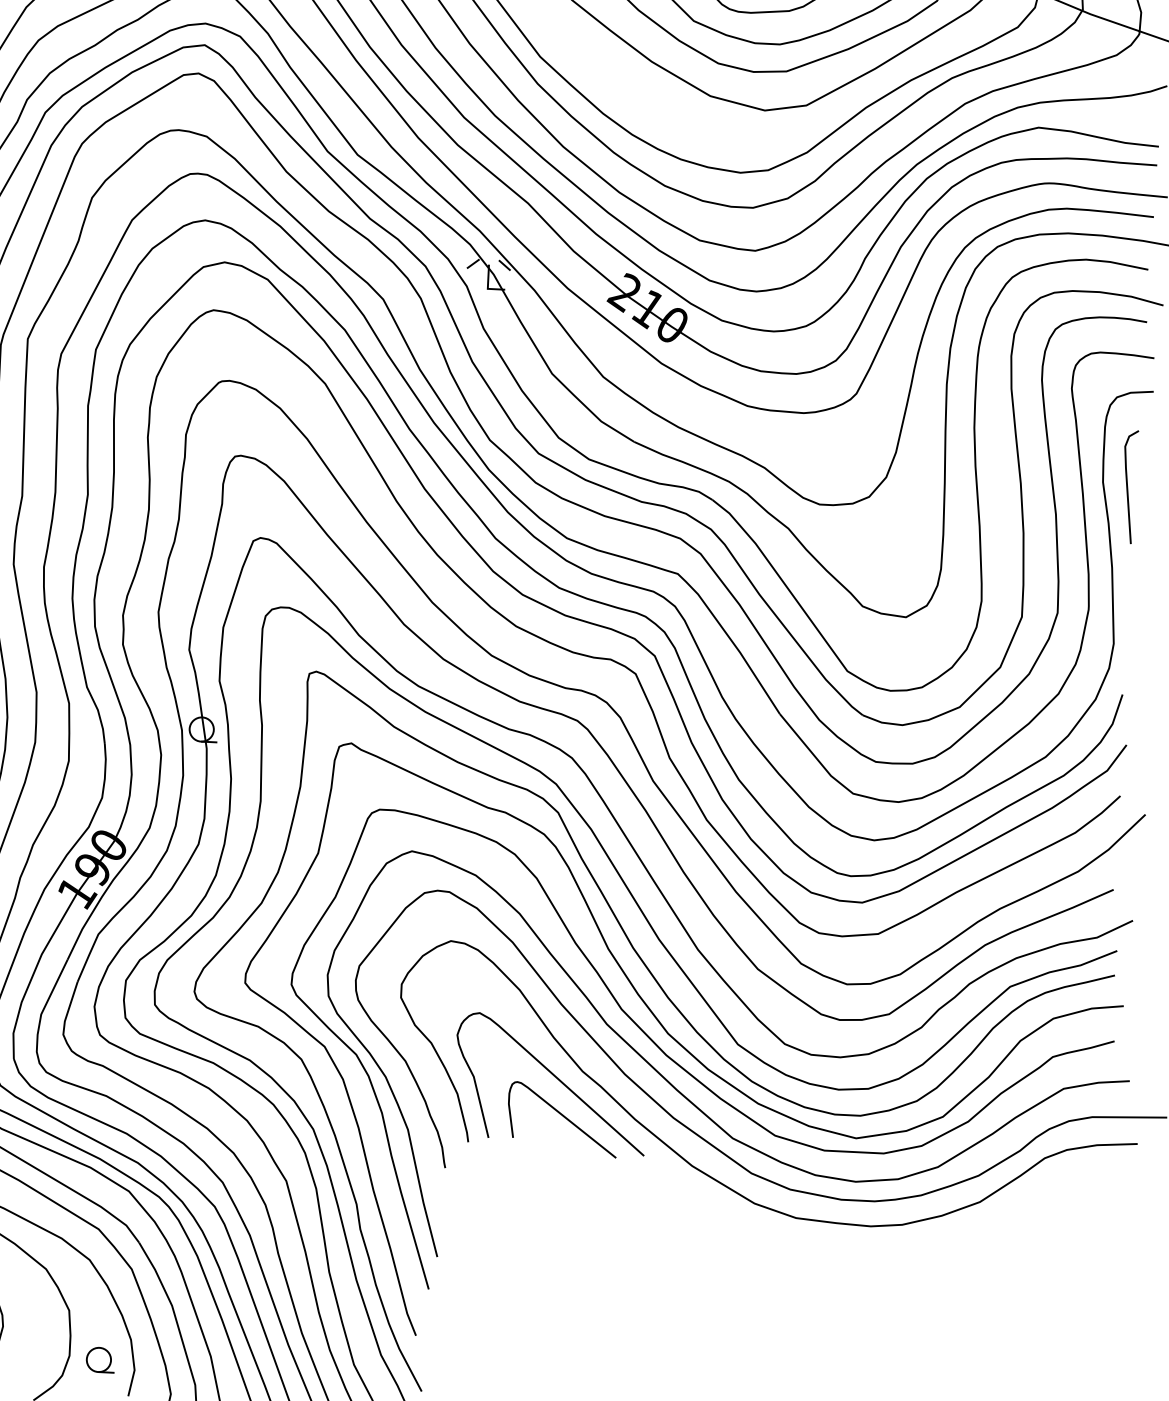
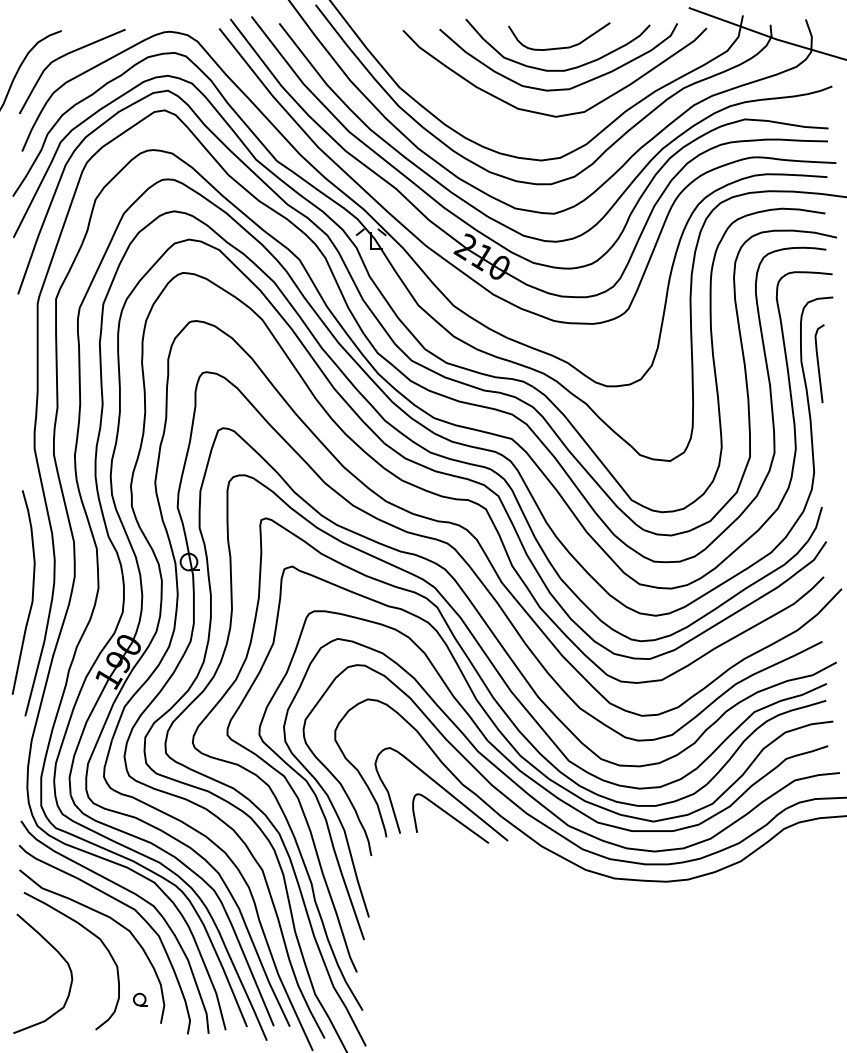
part: (100, 1359) -> (140, 999), size x0.7

